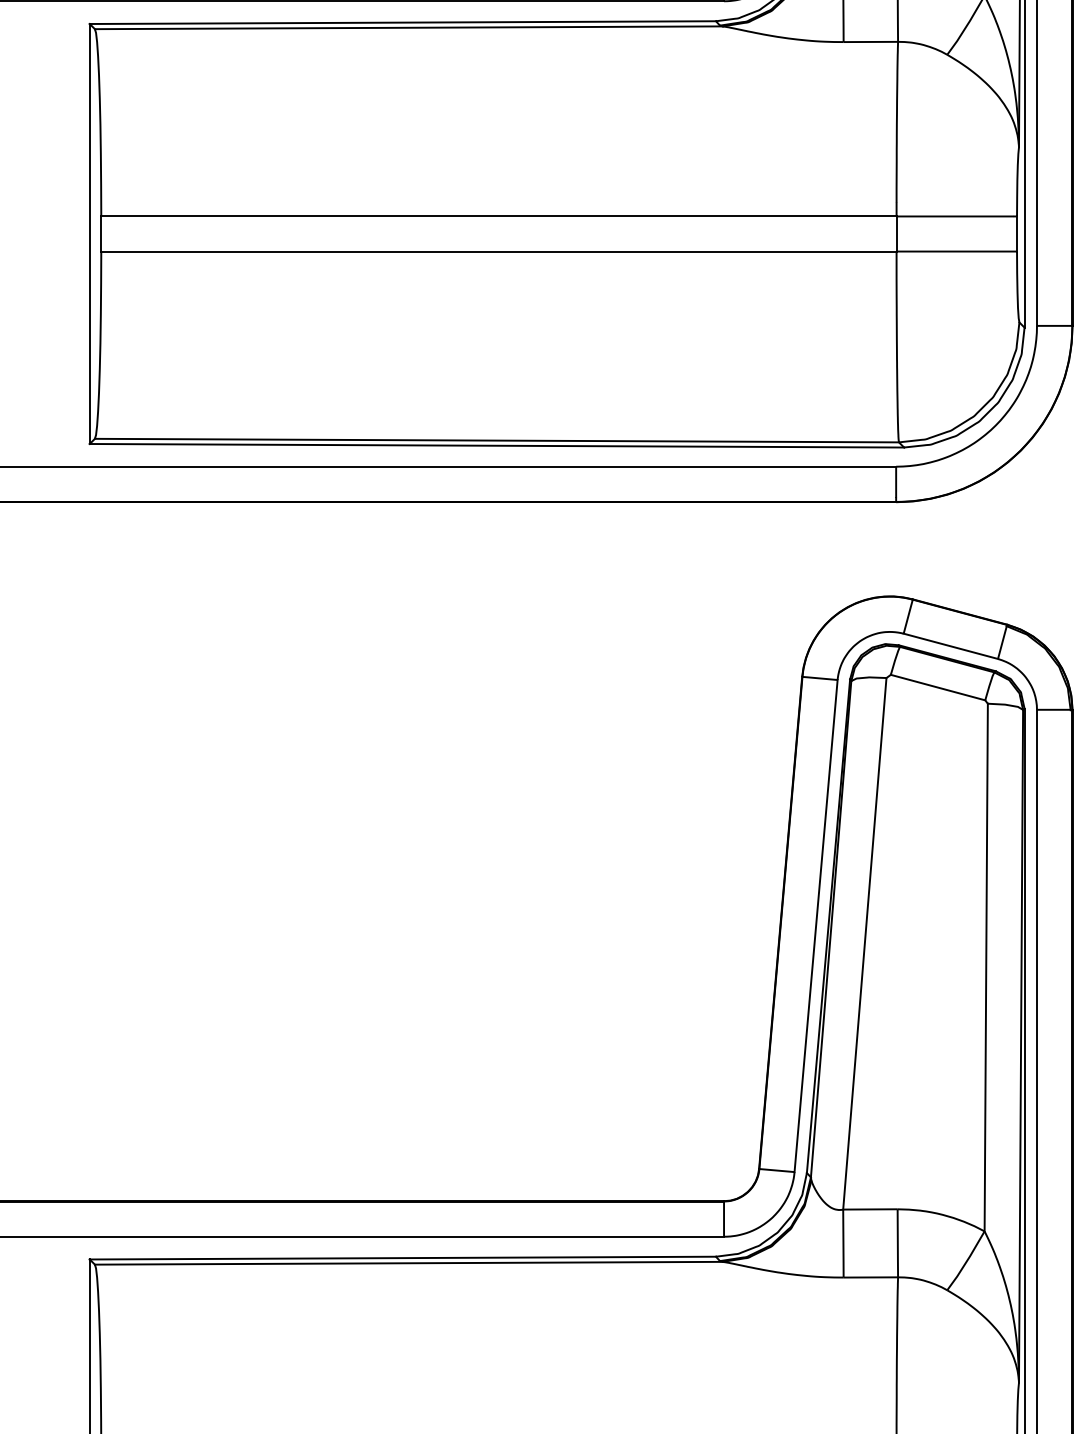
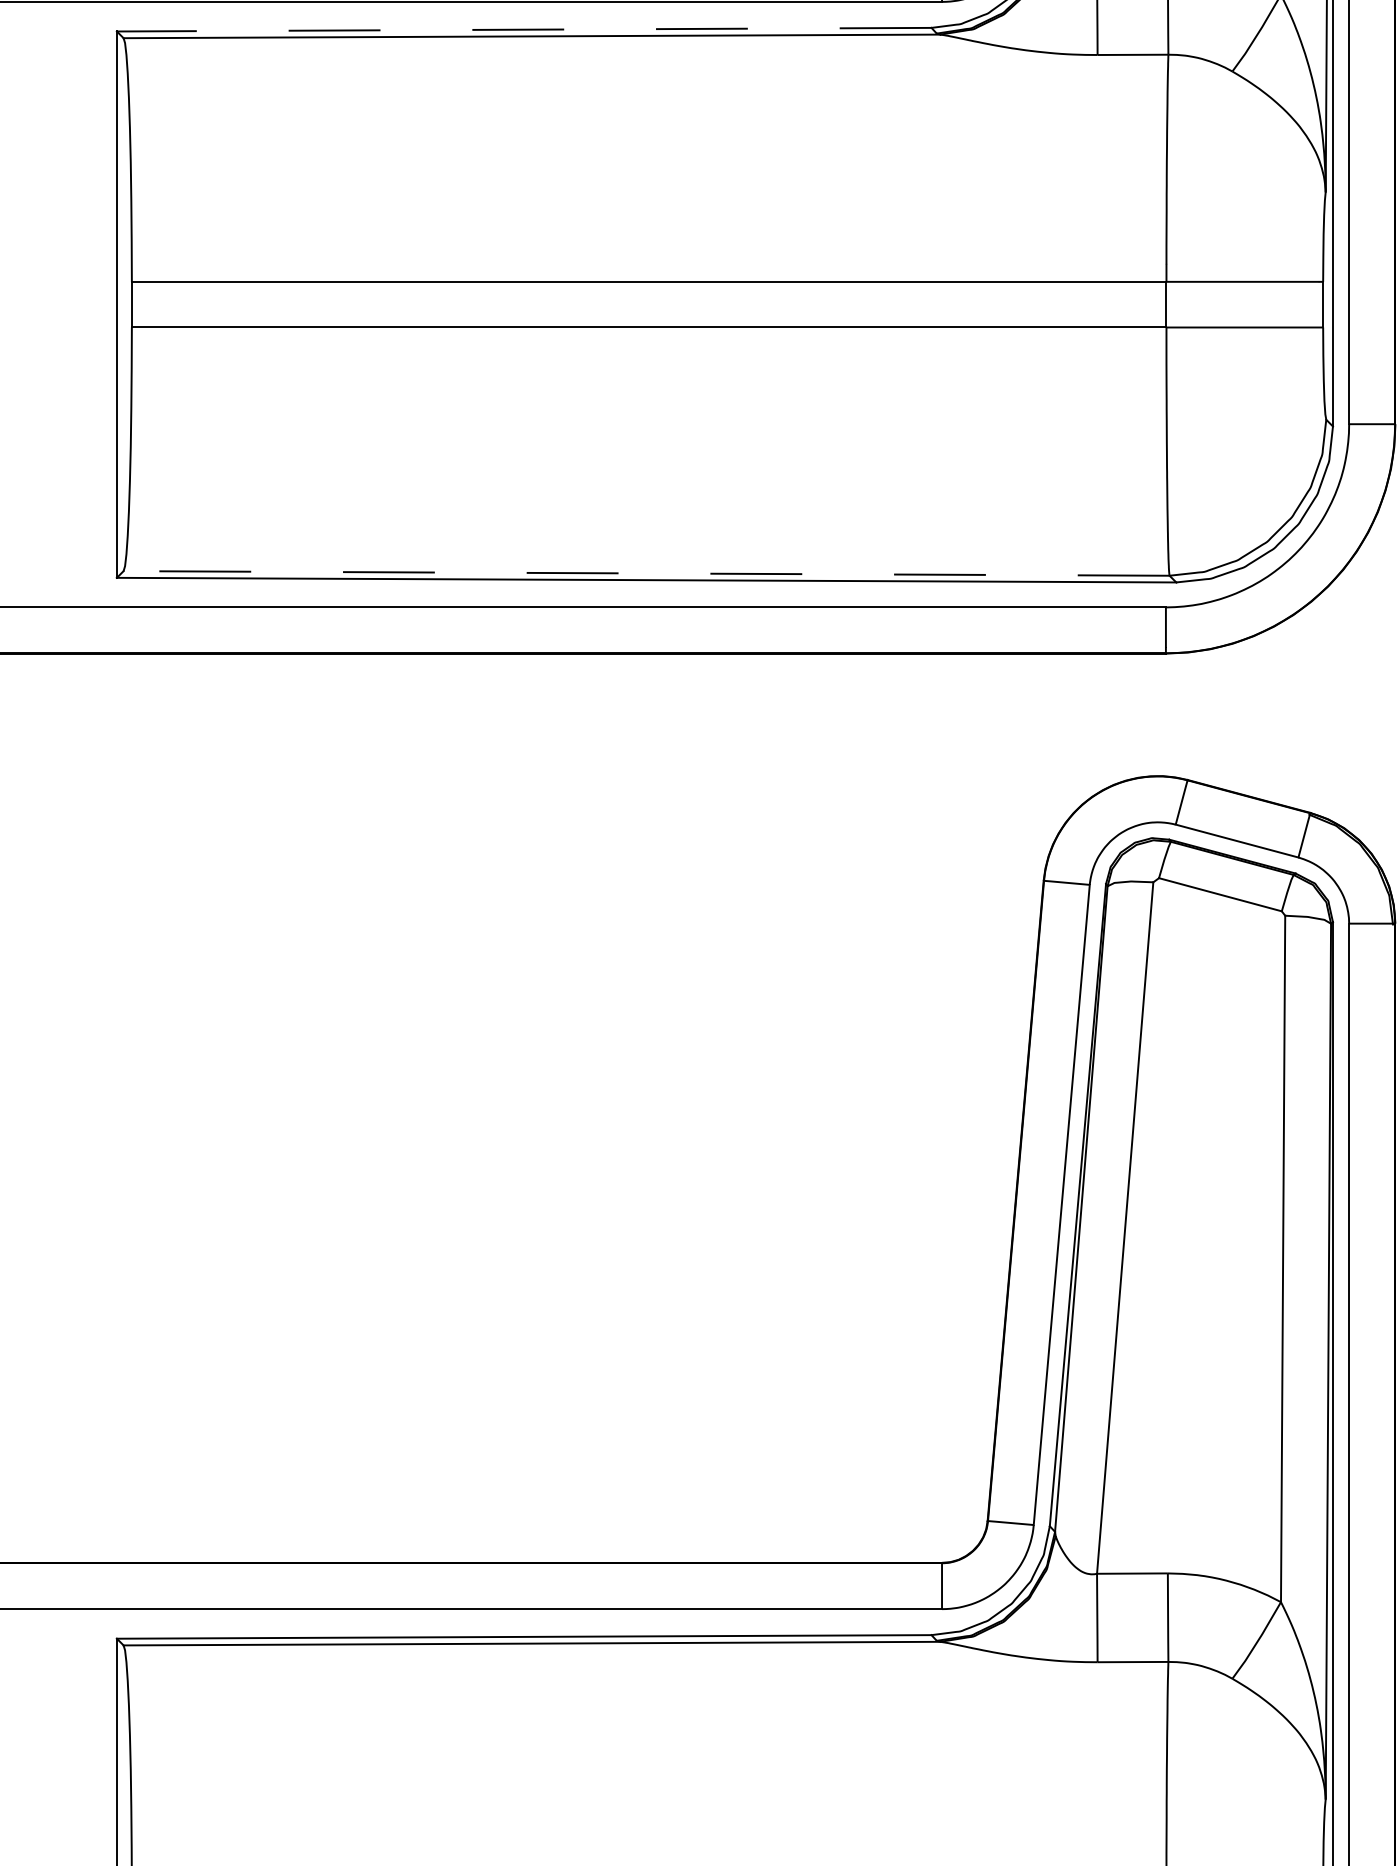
line: (402, 22) -> (523, 29), solid -> dashed
line: (496, 440) -> (646, 573), solid -> dashed

